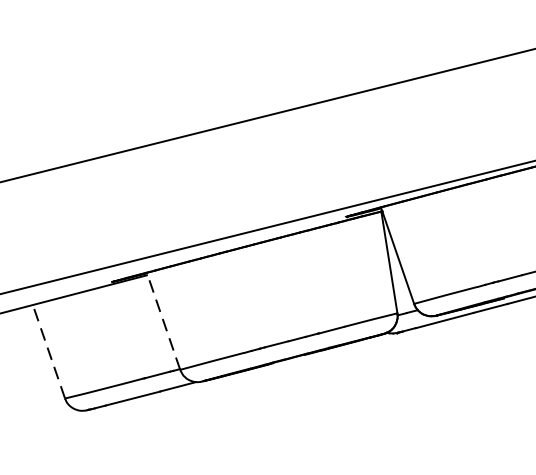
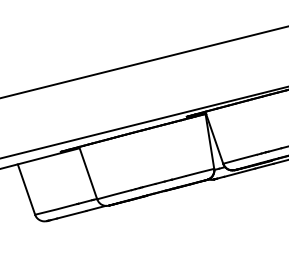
line: (164, 321) -> (88, 173), dashed -> solid
line: (48, 351) -> (26, 189), dashed -> solid

